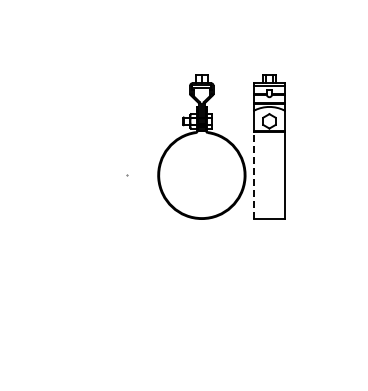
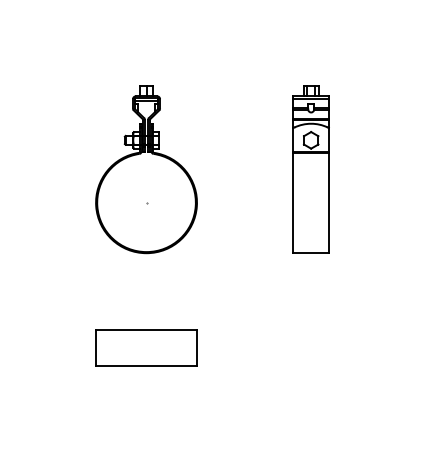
part: (201, 146) -> (146, 169), moved
line: (254, 175) -> (293, 202), dashed -> solid
part: (126, 300) -> (146, 347), added

